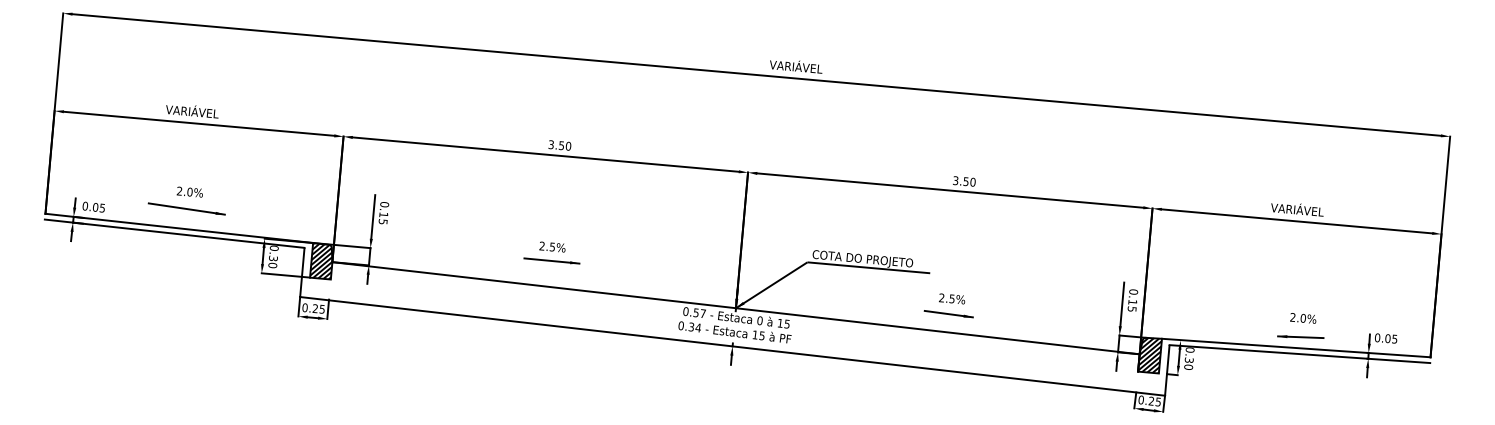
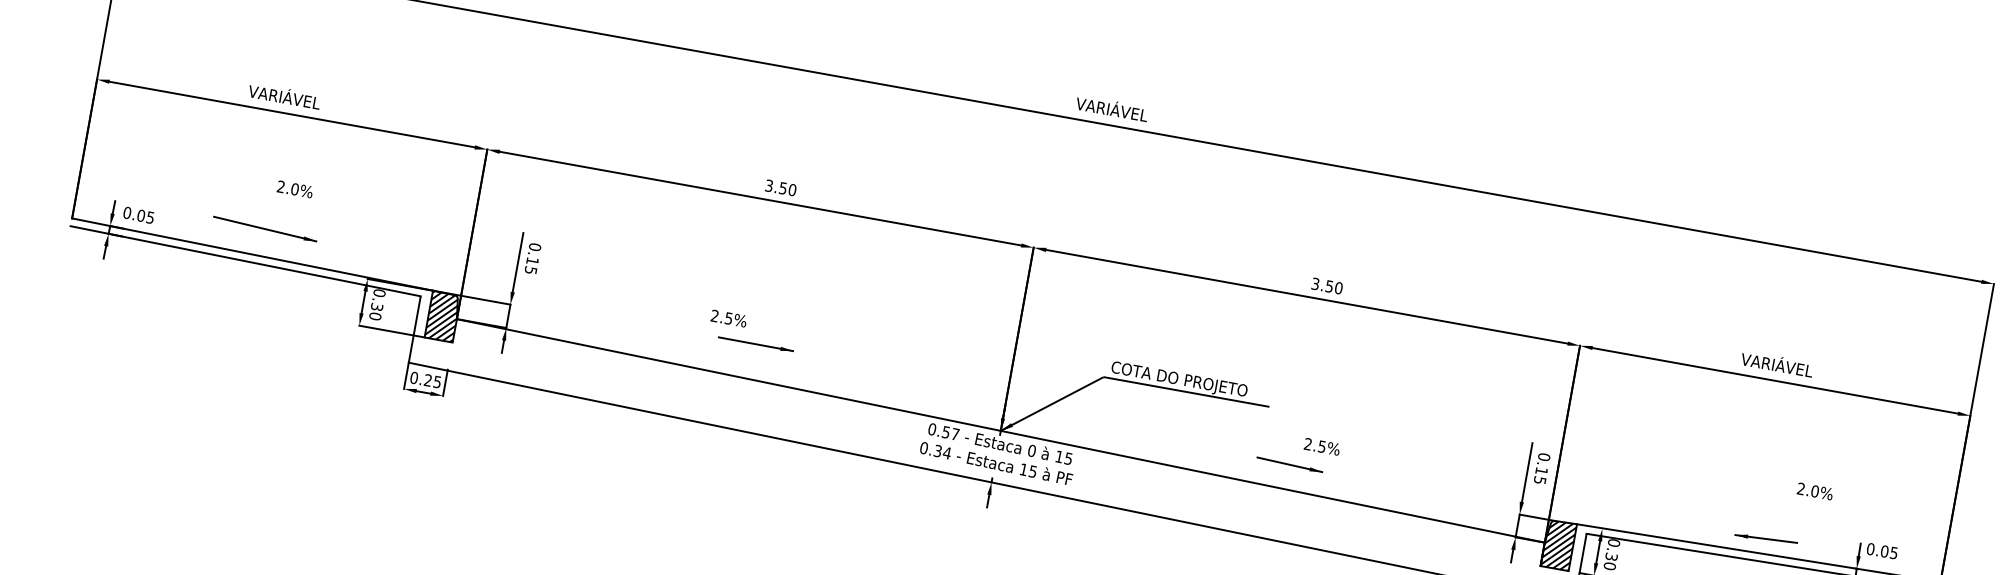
text: (189, 191) -> (294, 188), moved
text: (552, 246) -> (728, 317), moved
text: (952, 298) -> (1322, 446), moved
text: (1303, 318) -> (1815, 491), moved

